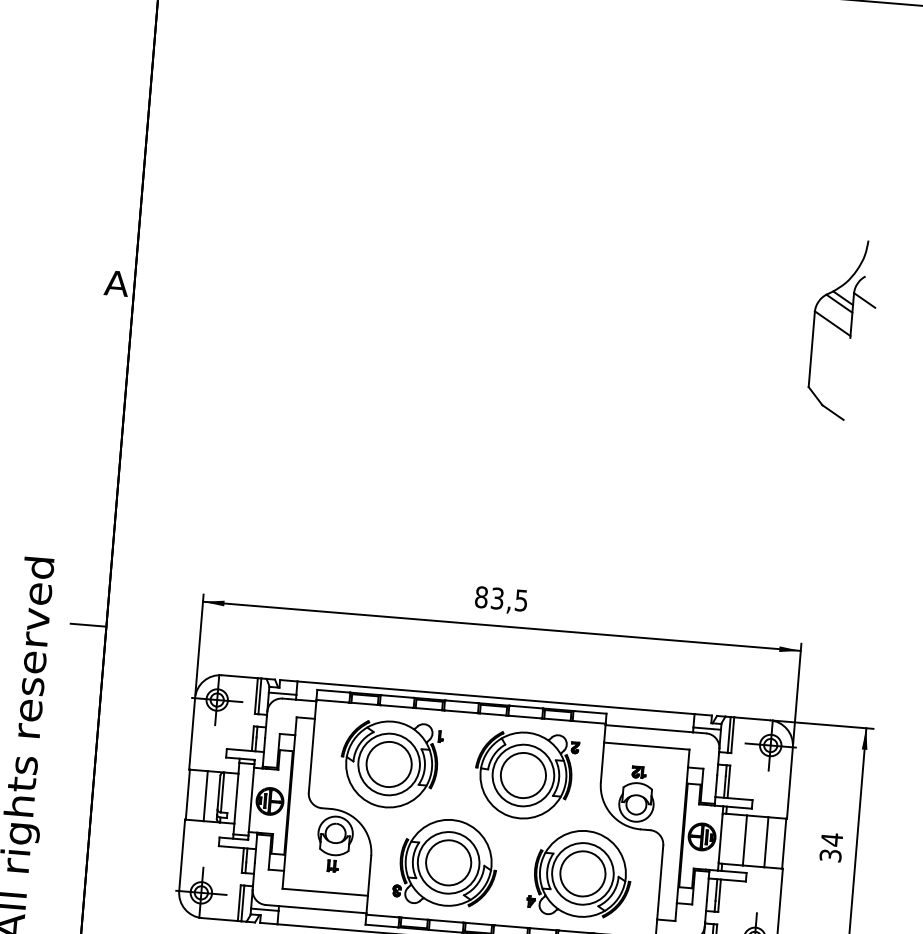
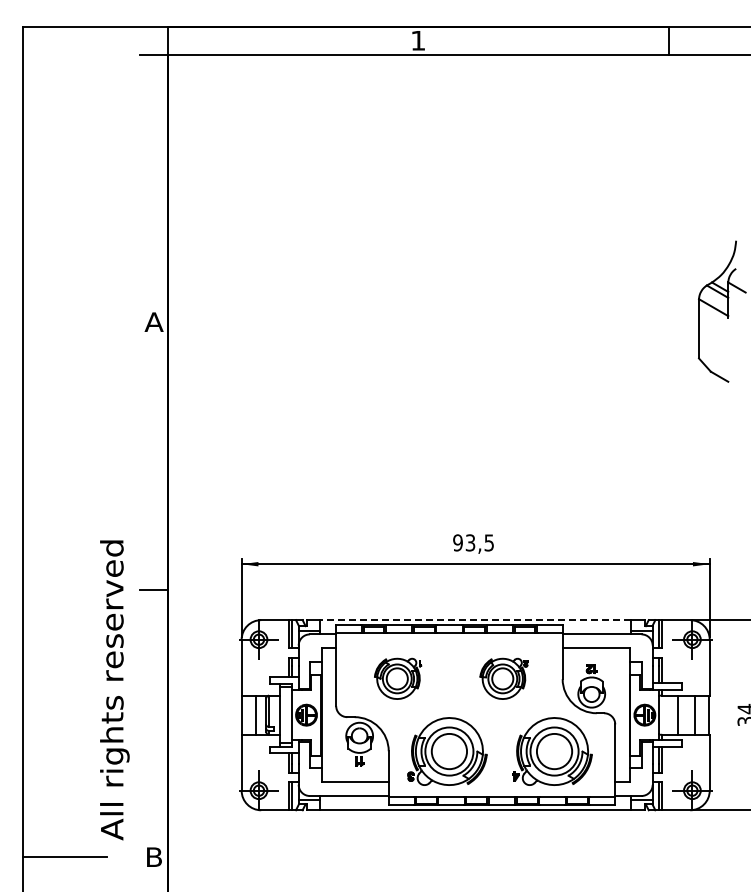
text: (480, 596) -> (457, 542), 83,5 -> 93,5
line: (495, 698) -> (475, 620), solid -> dashed
part: (390, 764) -> (397, 678), size x0.6
part: (525, 775) -> (503, 678), size x0.6

